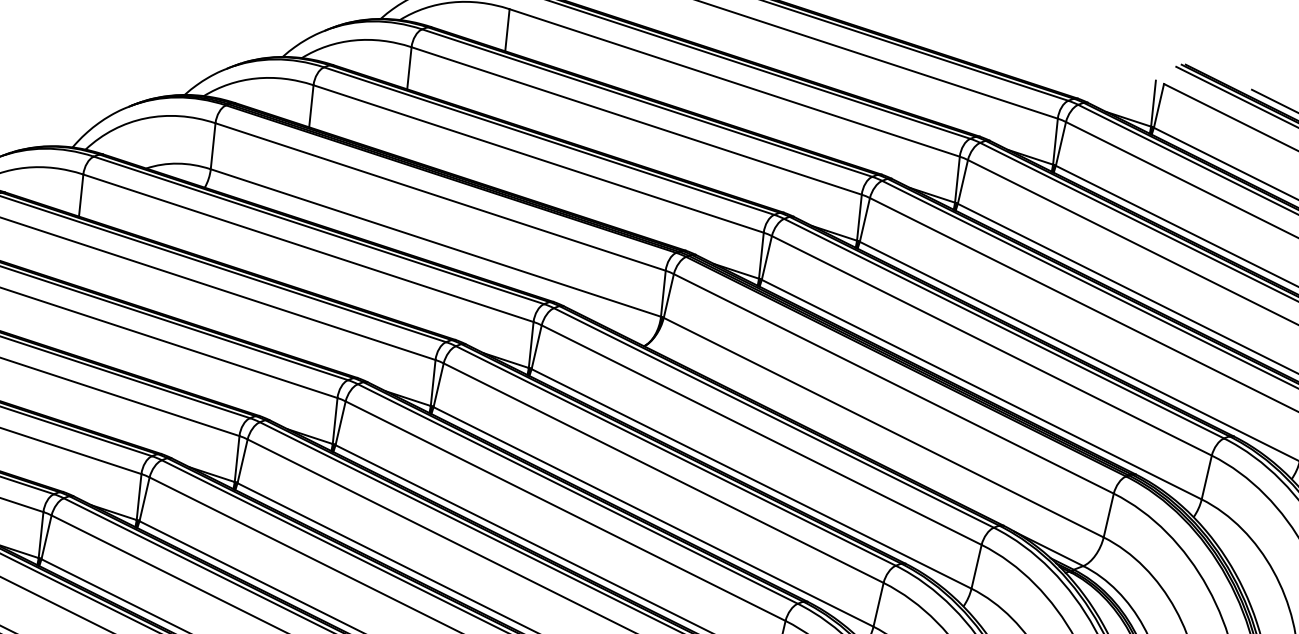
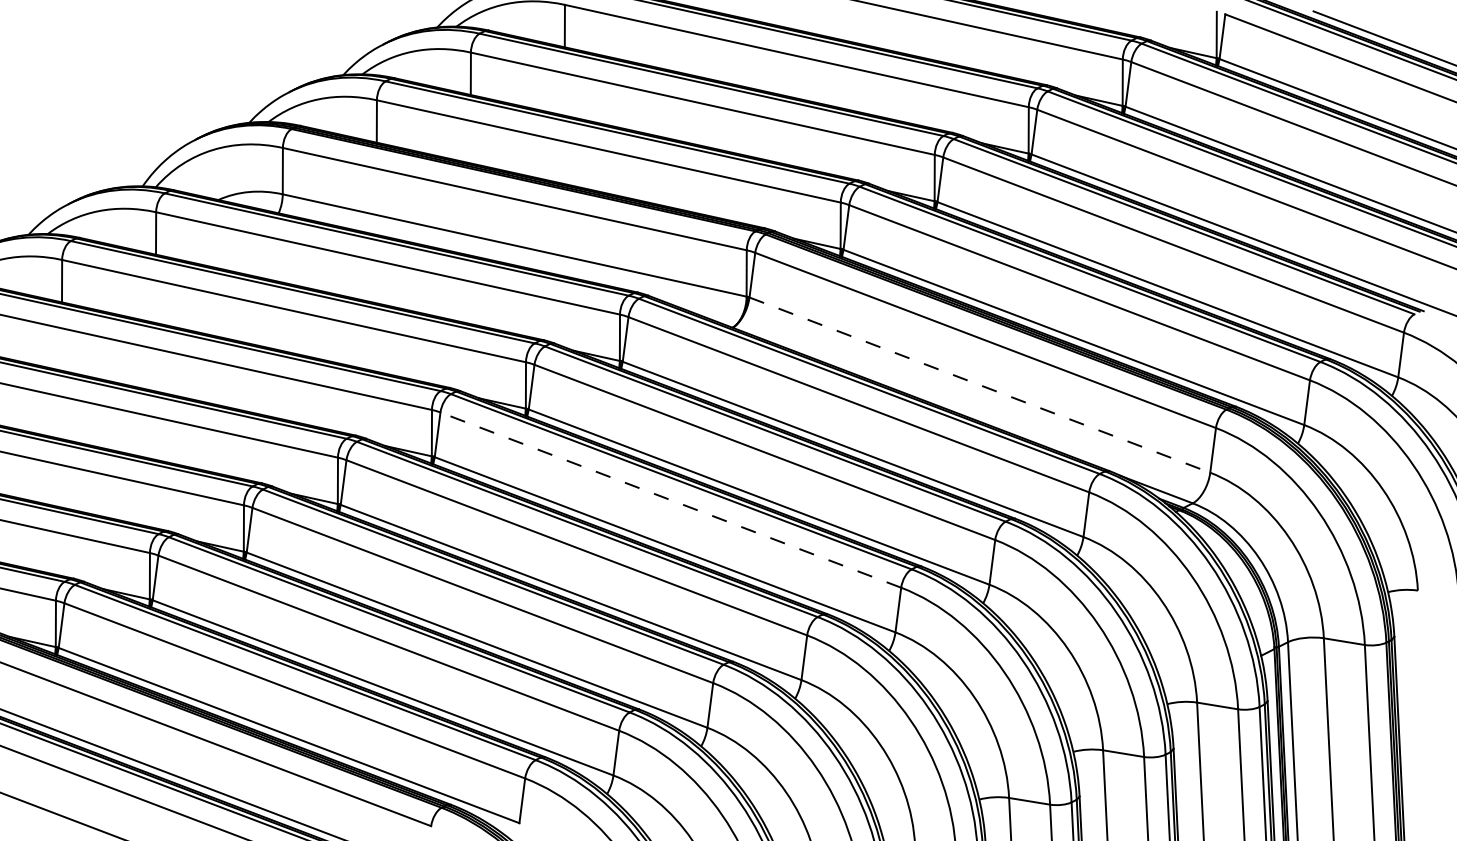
line: (884, 428) -> (980, 385), solid -> dashed
line: (565, 510) -> (670, 499), solid -> dashed

